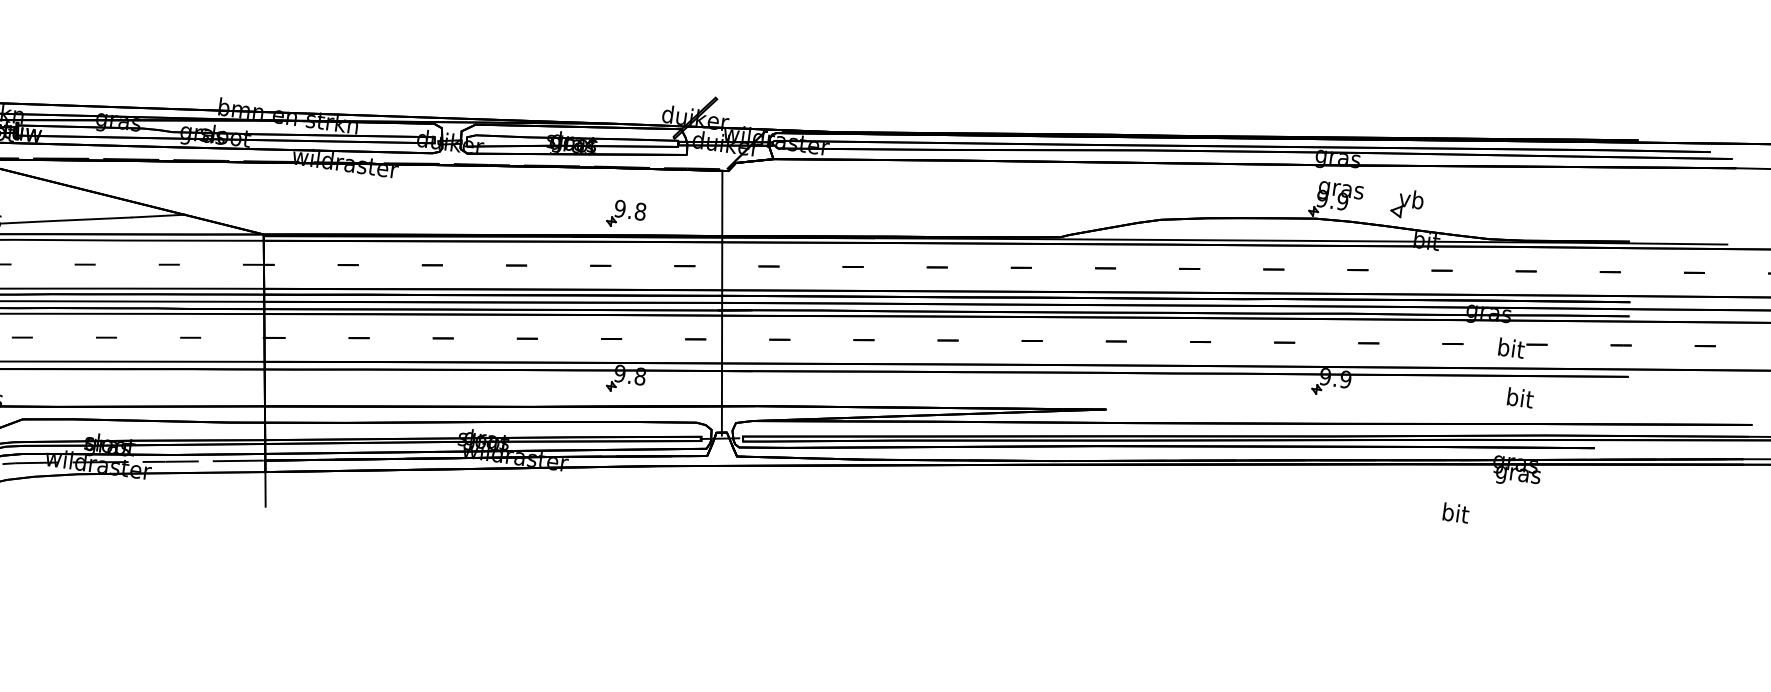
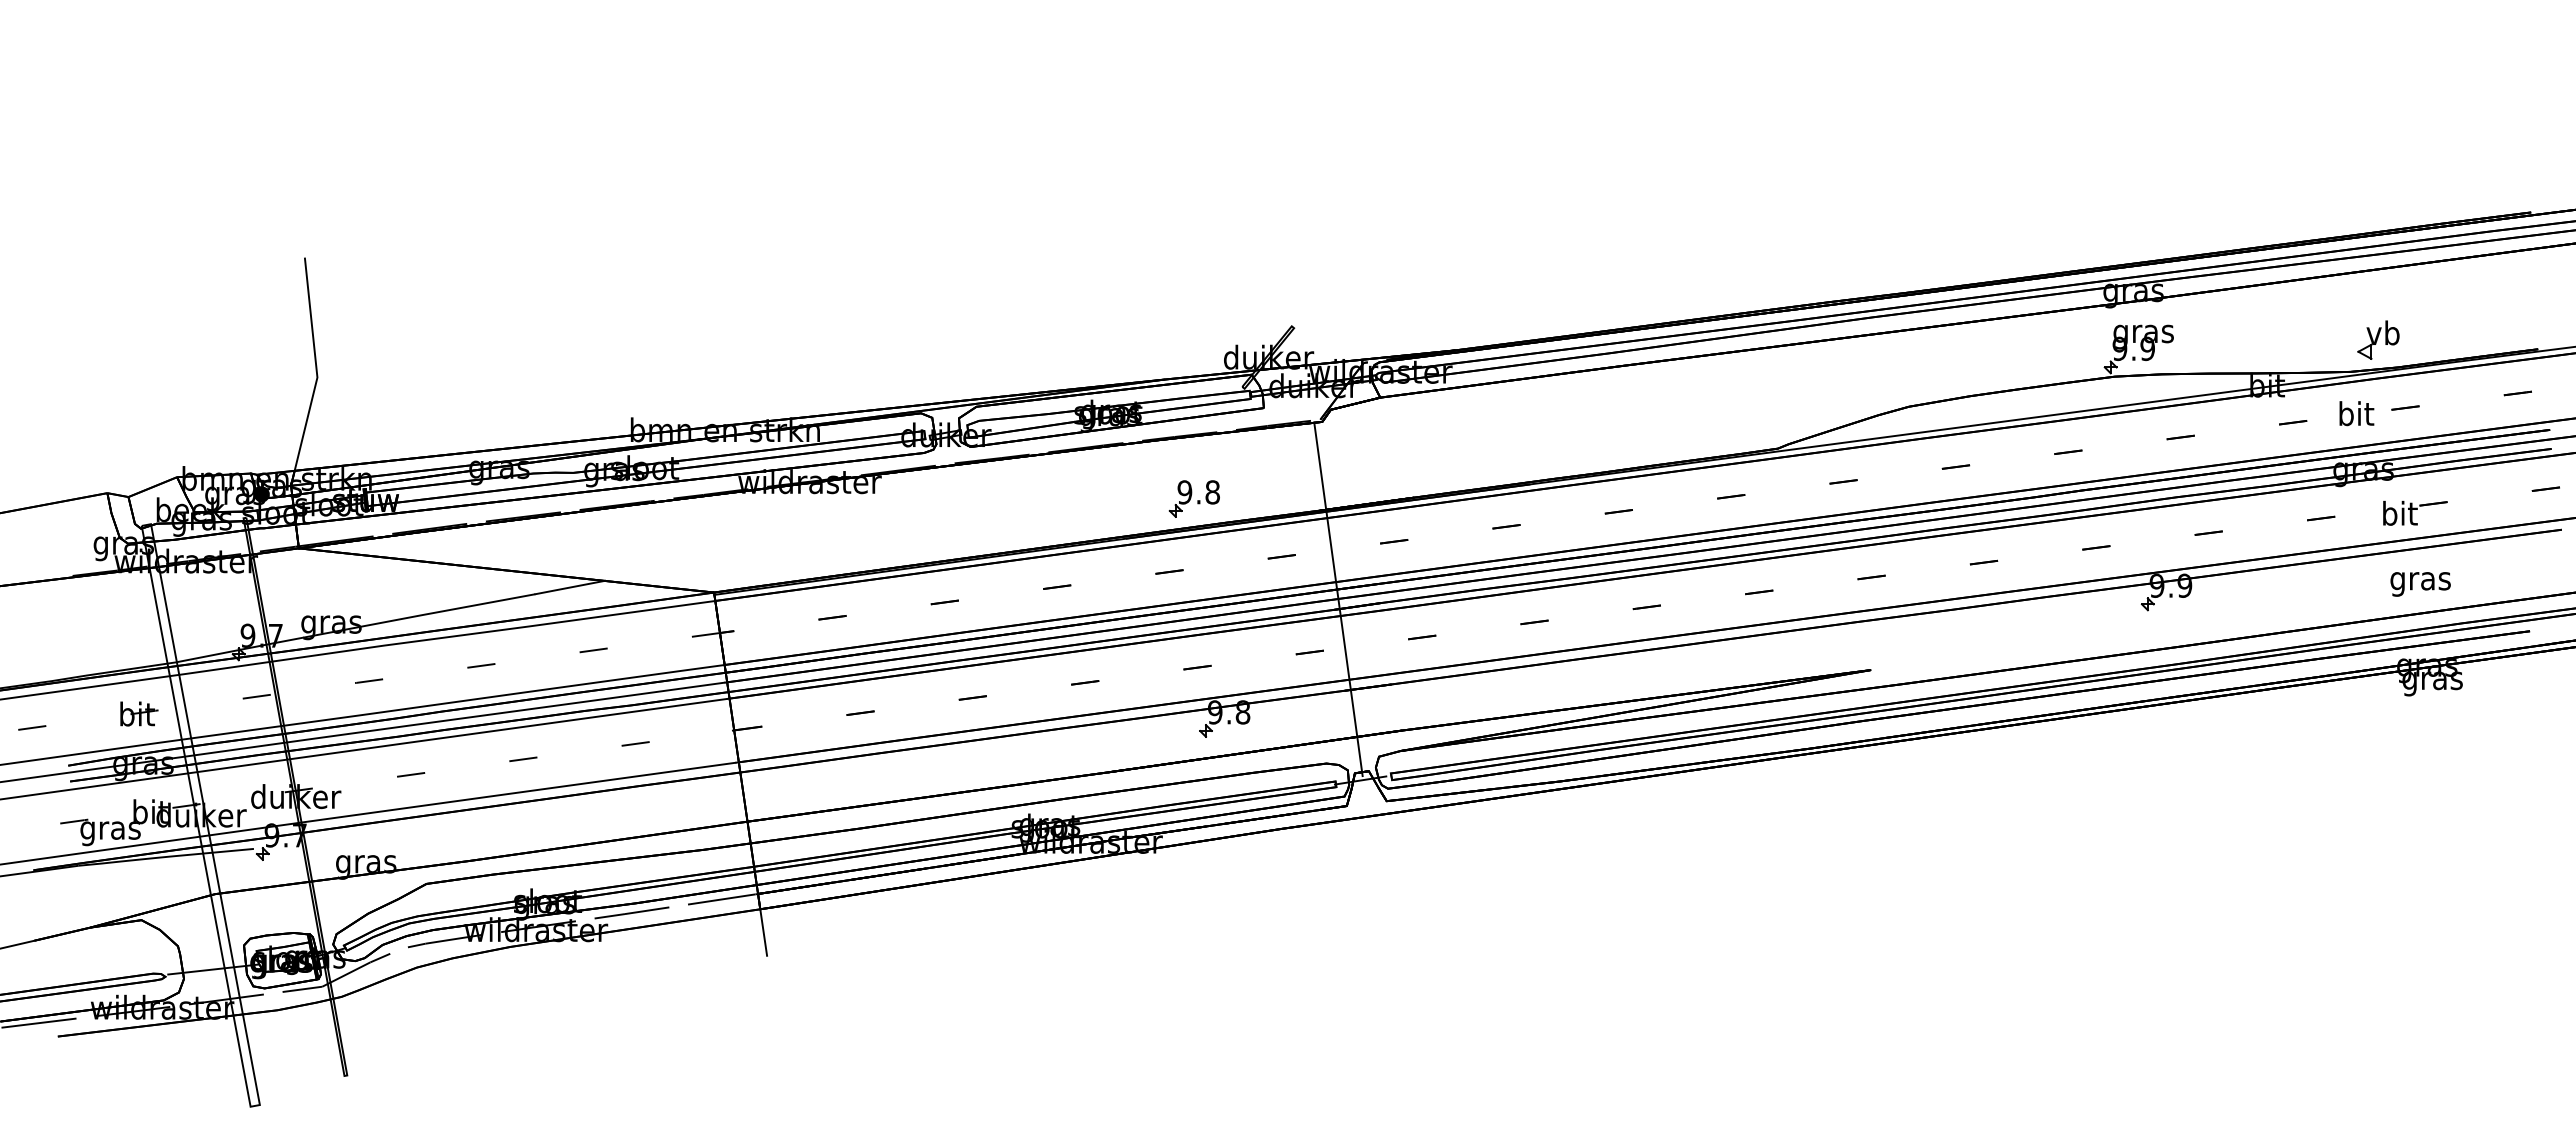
part: (1407, 203) -> (2378, 339), moved
text: (1519, 399) -> (2420, 580), bit -> gras
text: (1455, 513) -> (2356, 413), moved

